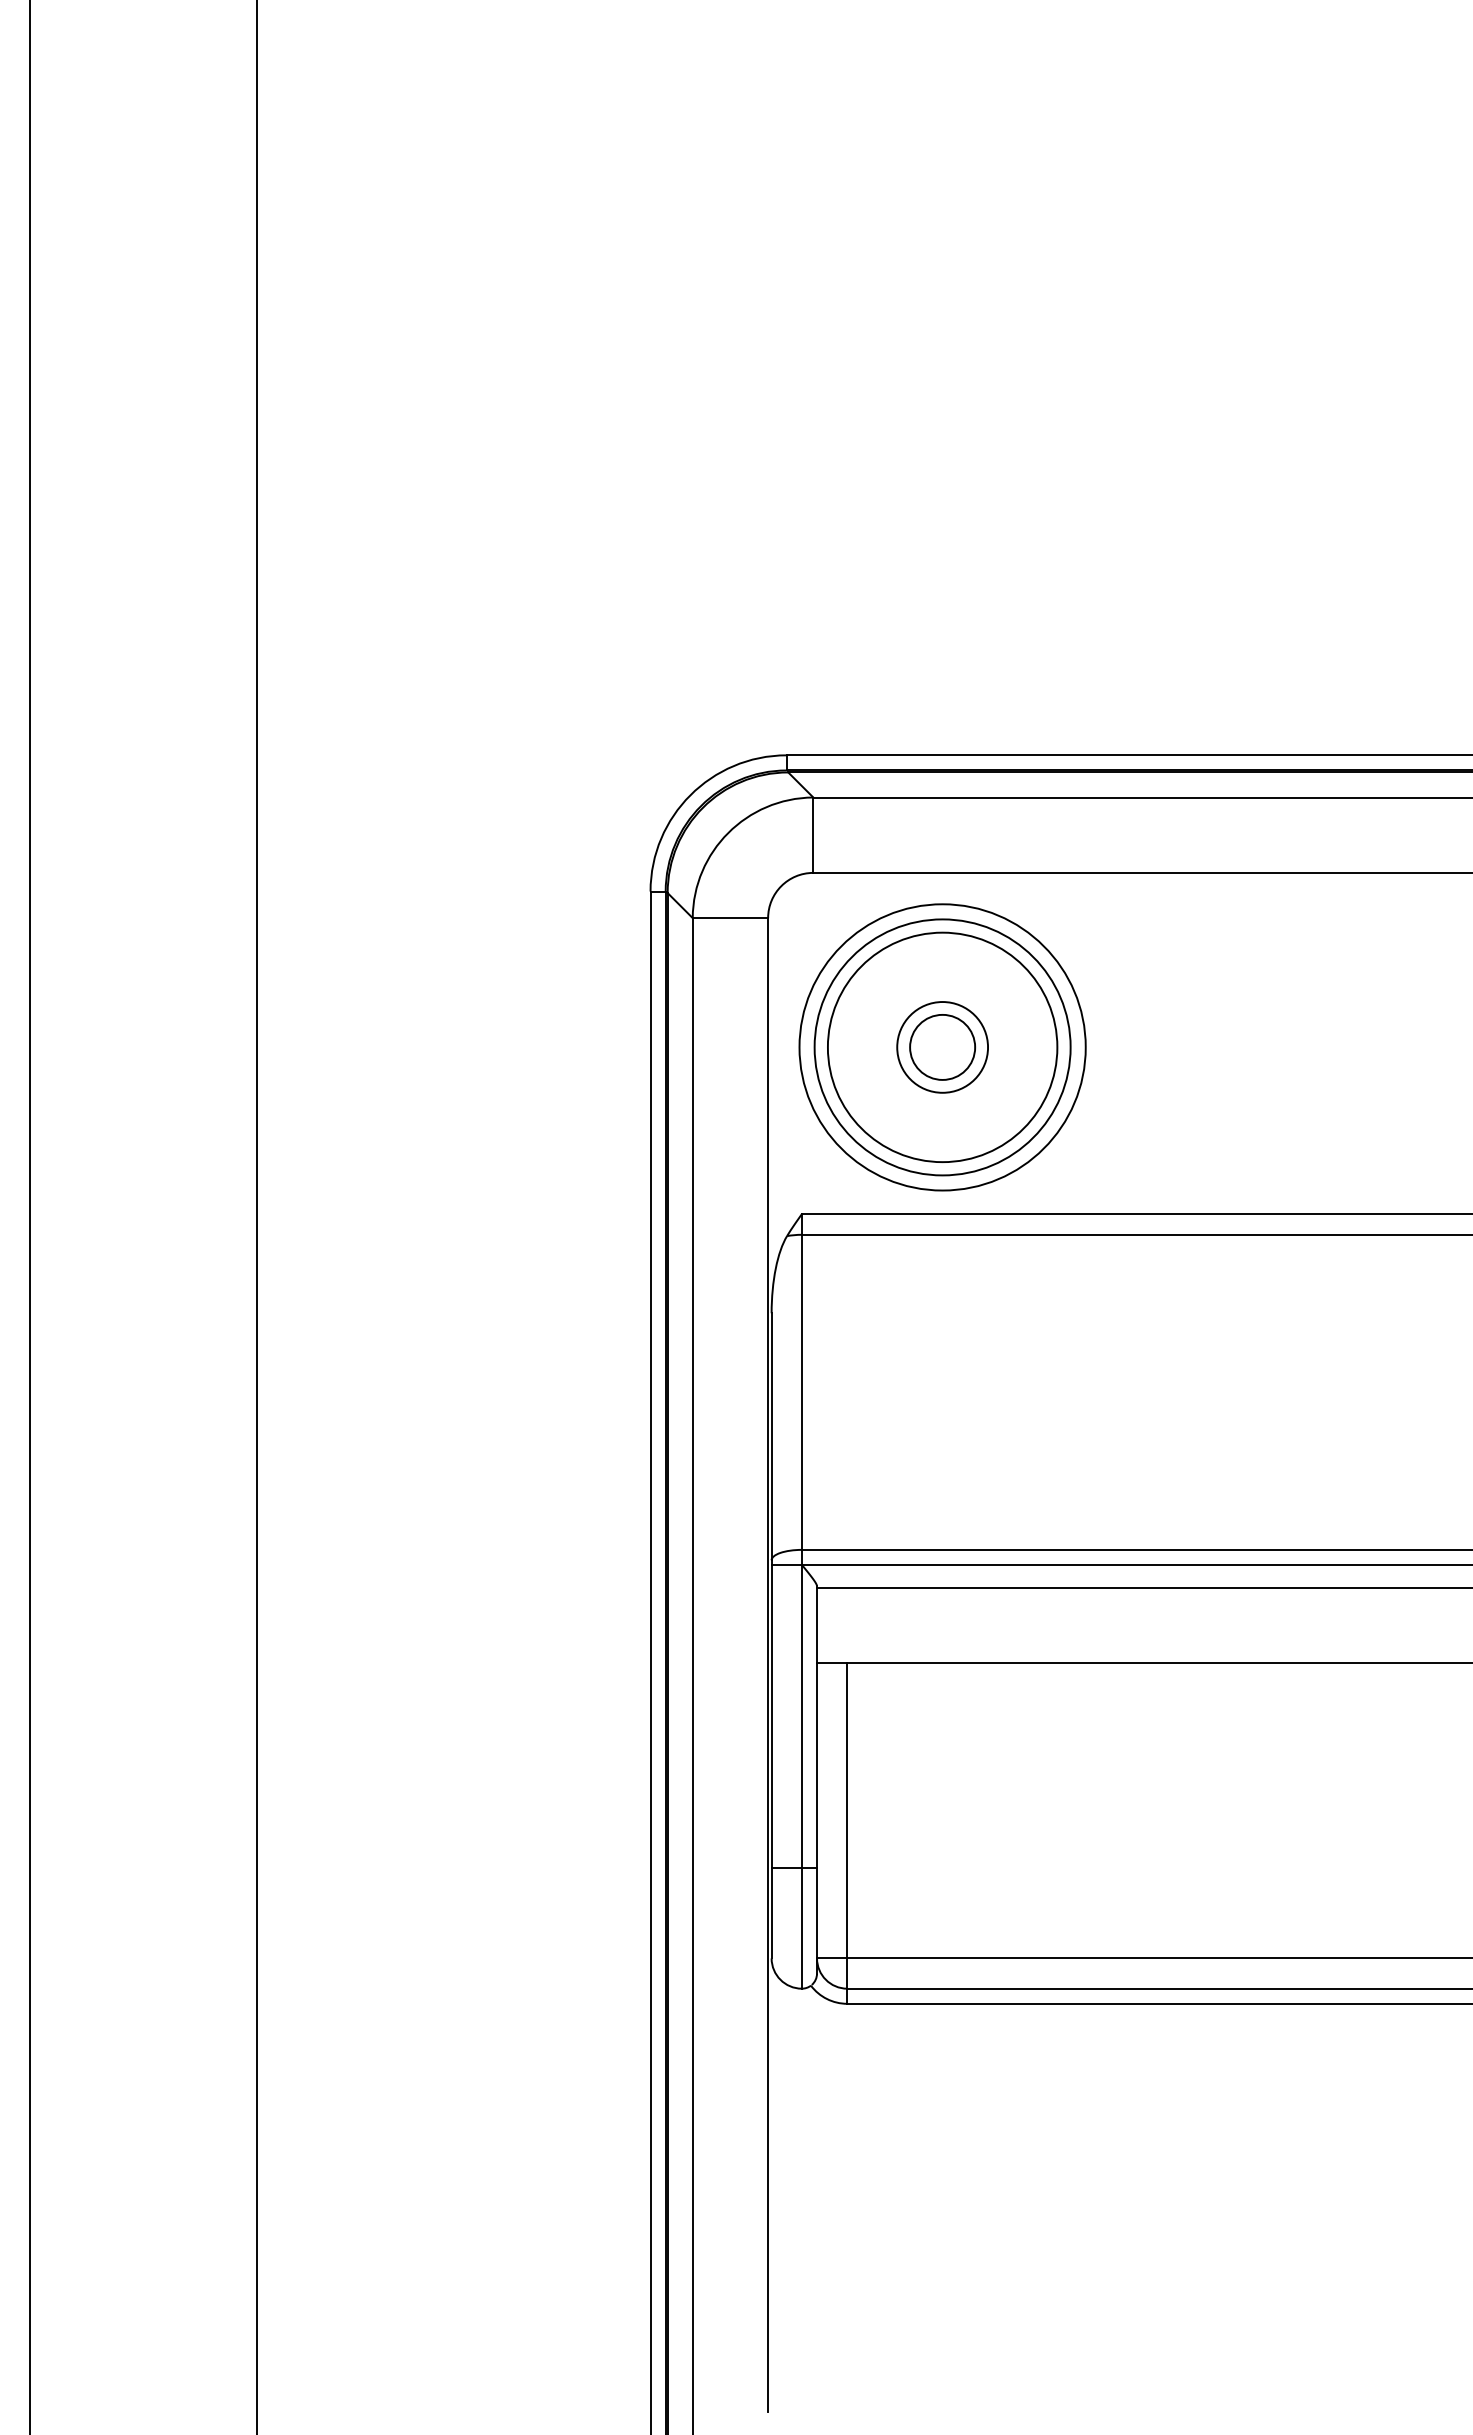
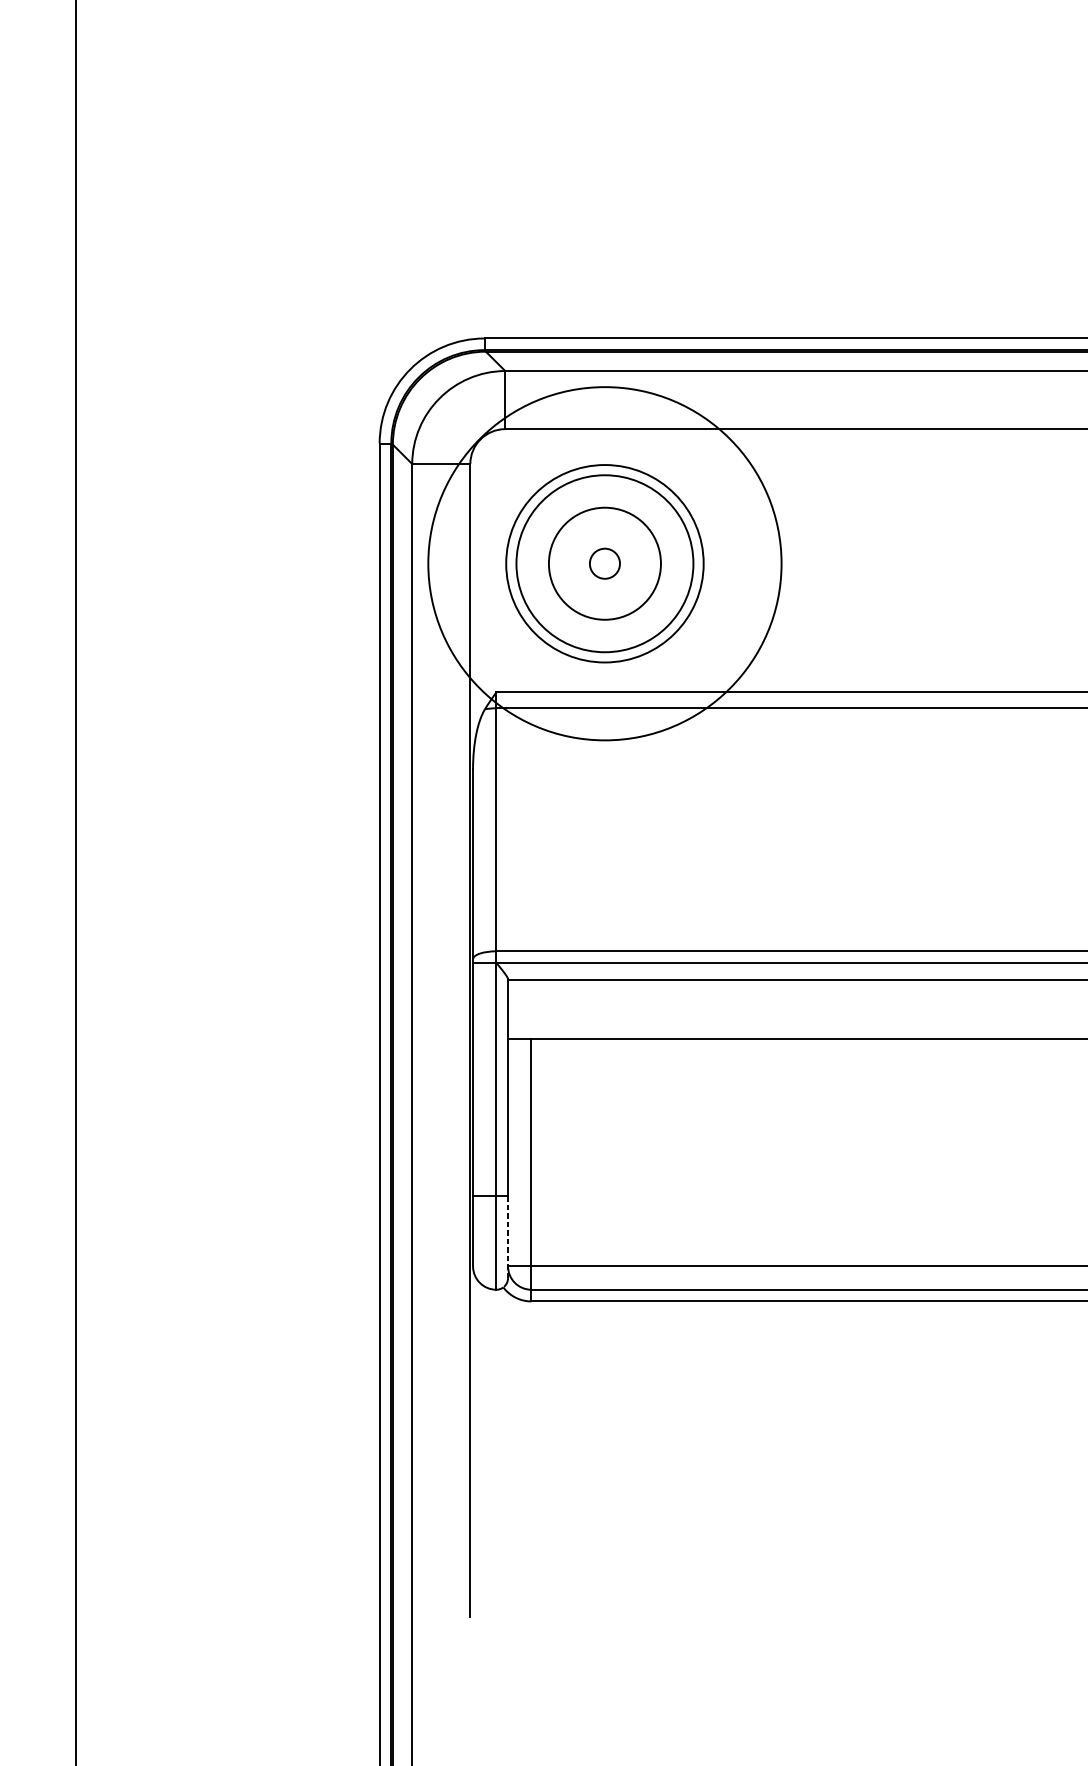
circle: (942, 1046) -> (604, 563), size x0.6
circle: (942, 1047) -> (604, 563), size x1.6
circle: (942, 1047) -> (604, 563), size x1.6
line: (817, 1920) -> (508, 1237), solid -> dashed

